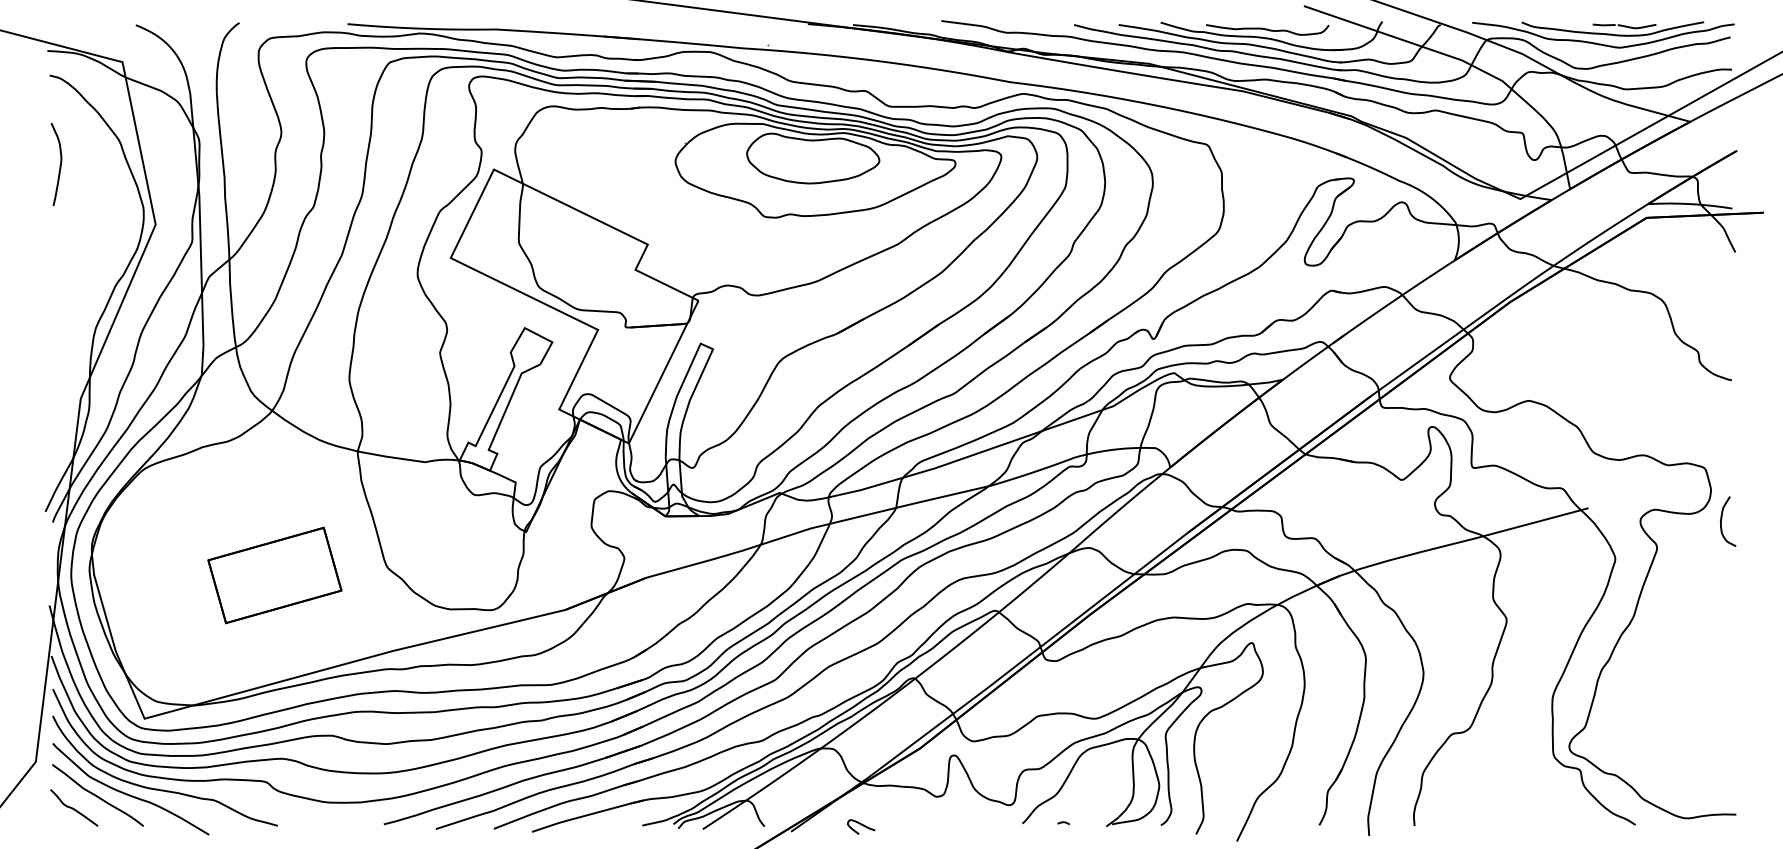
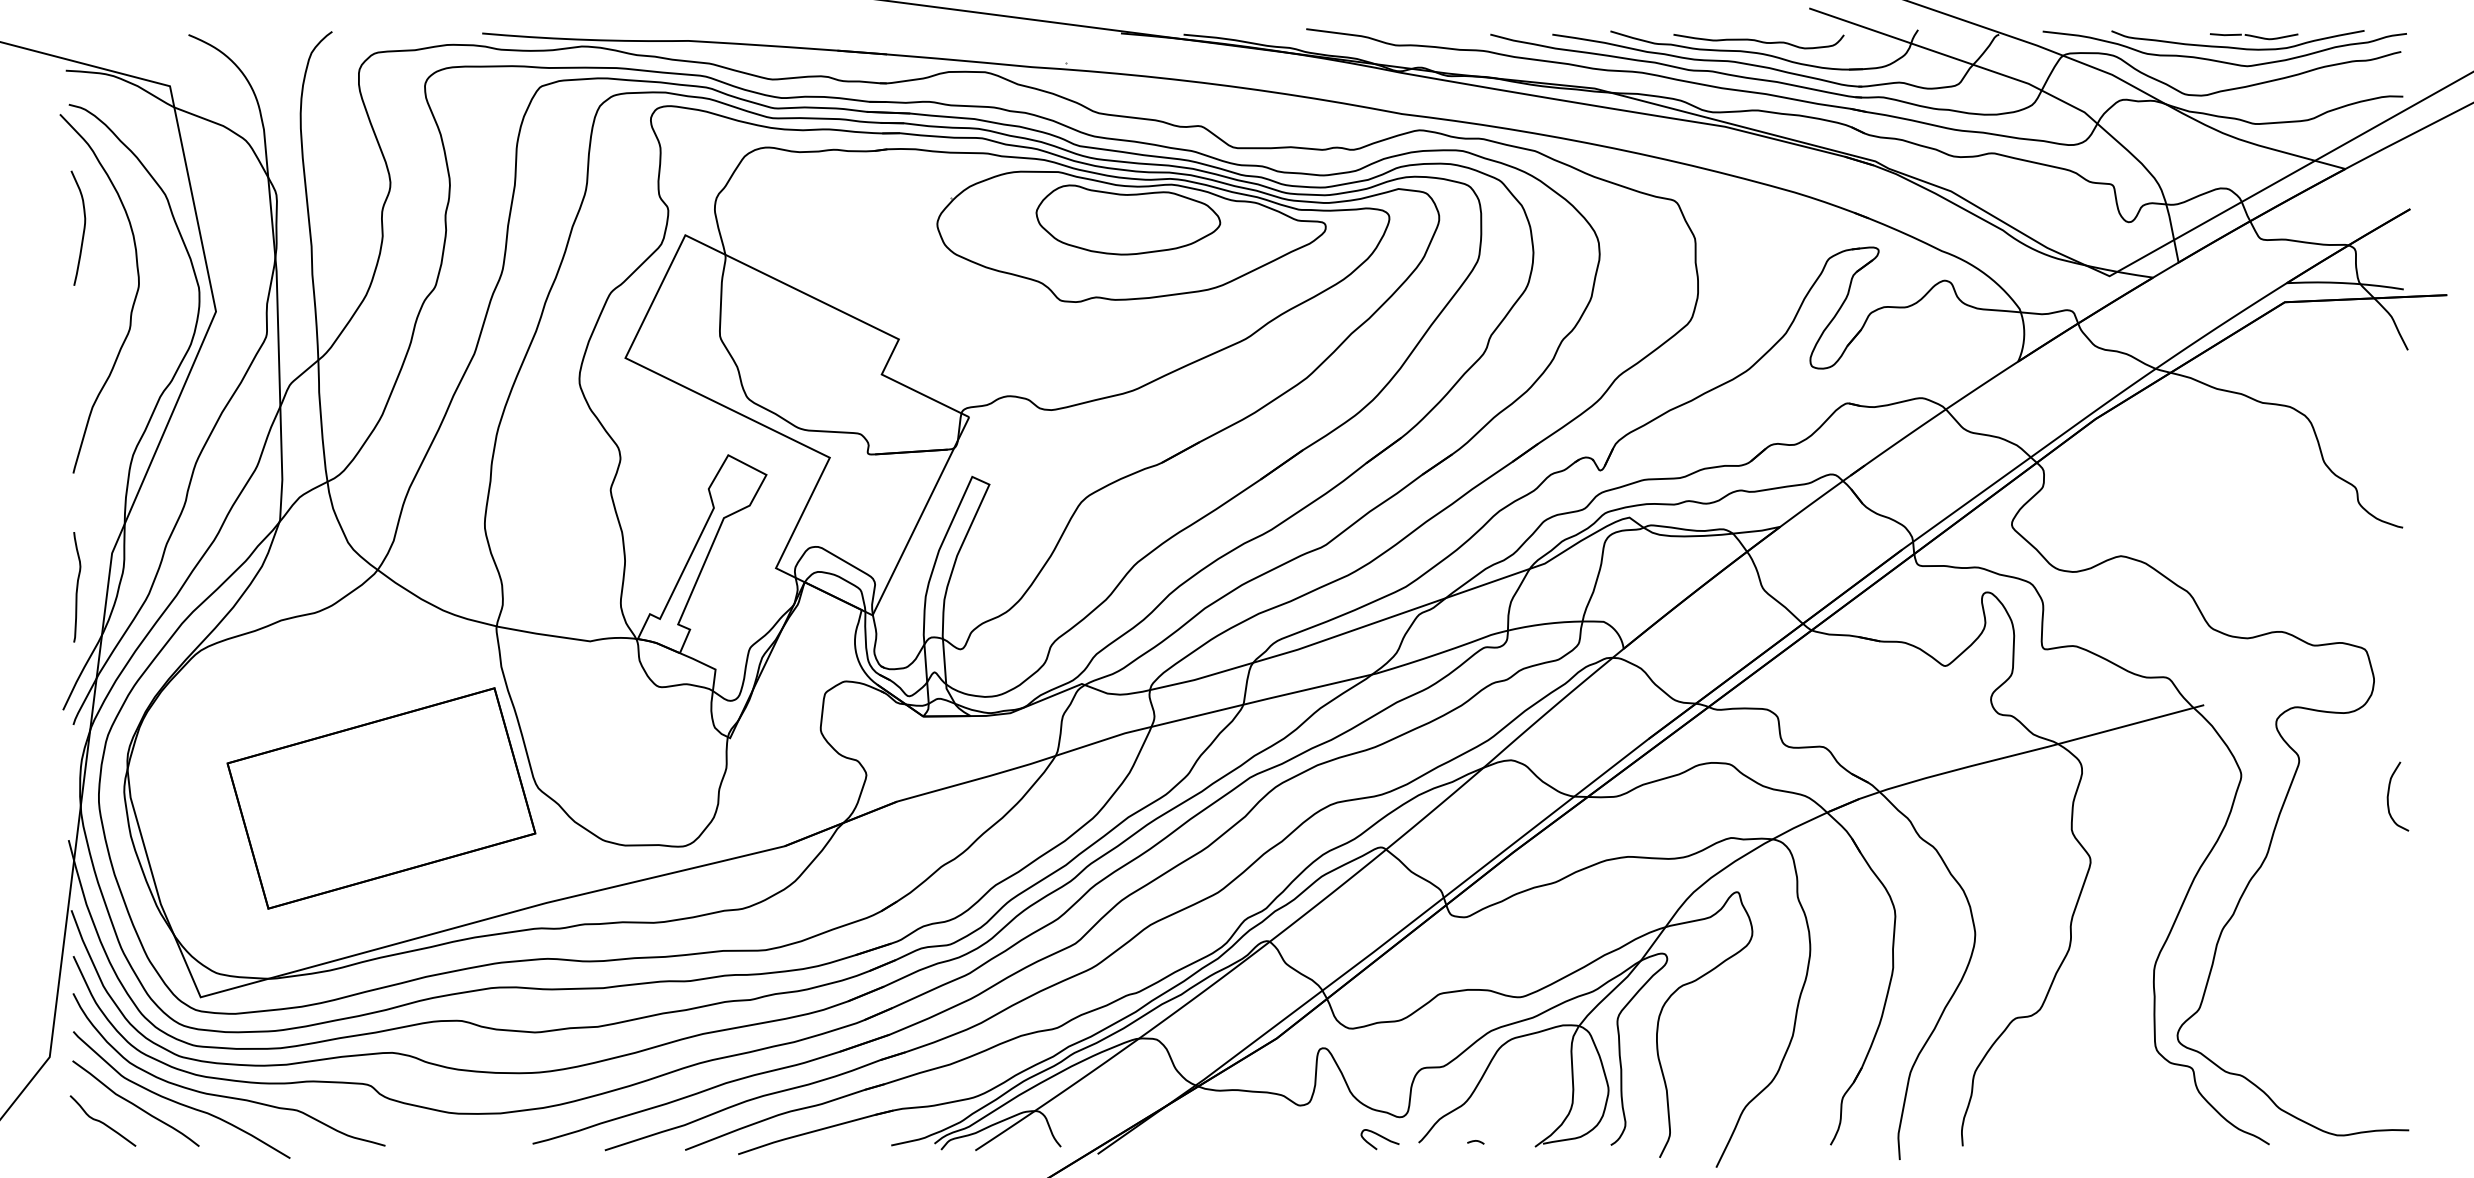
curve: (95, 219) -> (132, 304), added
curve: (55, 423) -> (77, 587), added
curve: (1722, 519) -> (2389, 793), moved
part: (274, 575) -> (381, 798), size x1.67
curve: (862, 825) -> (1381, 1137), moved

